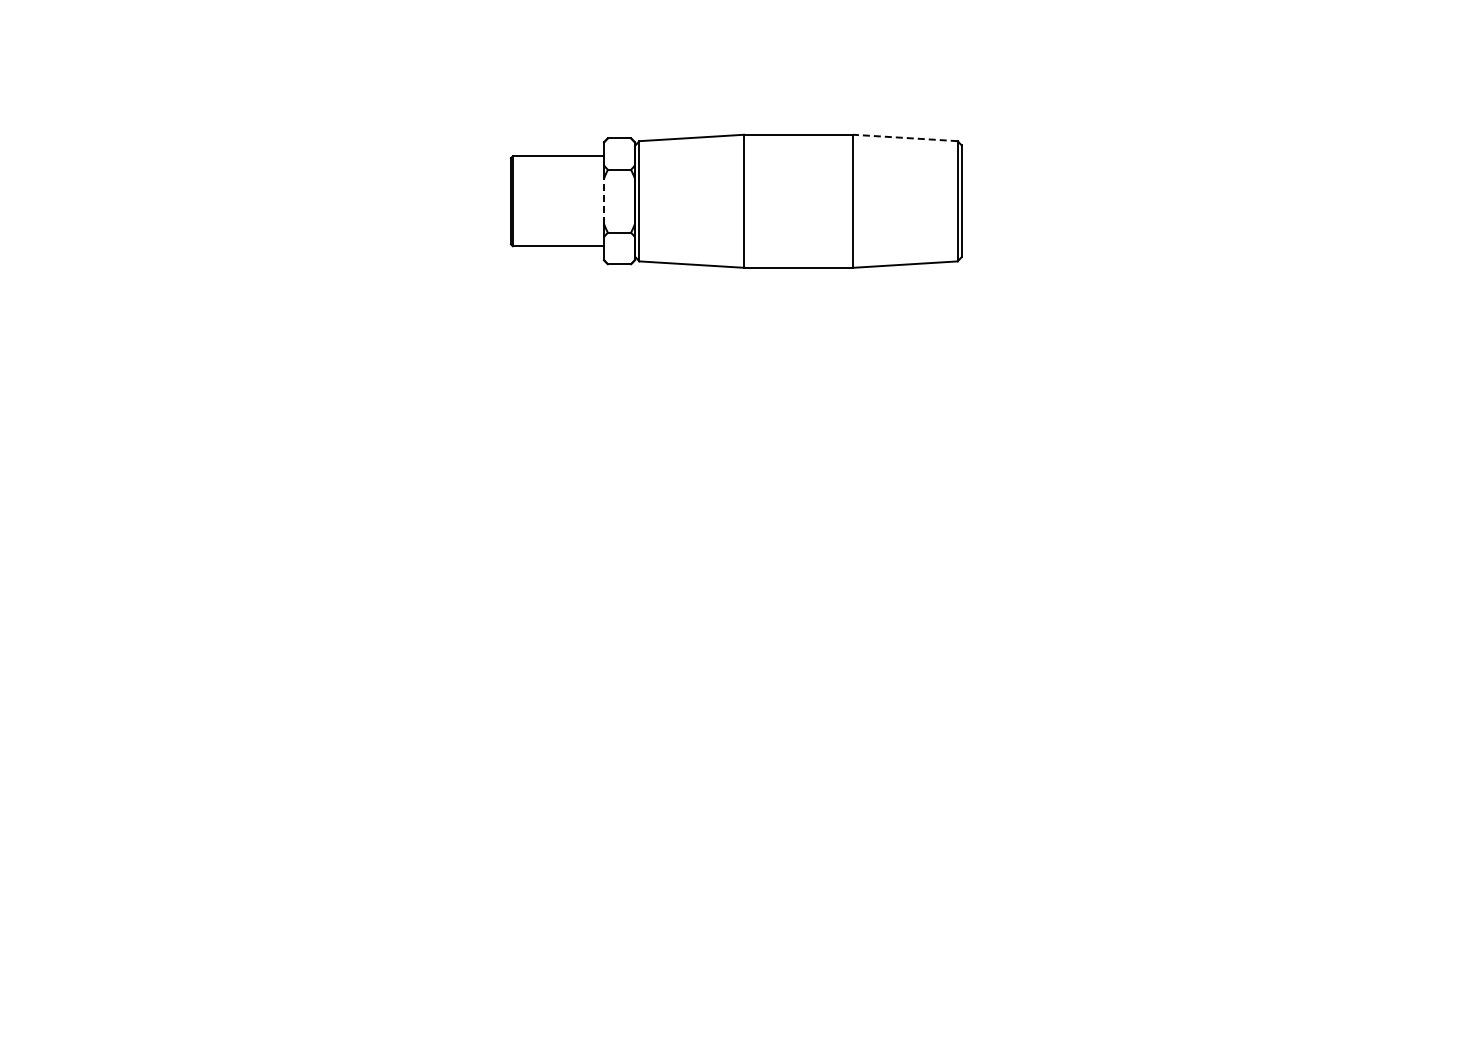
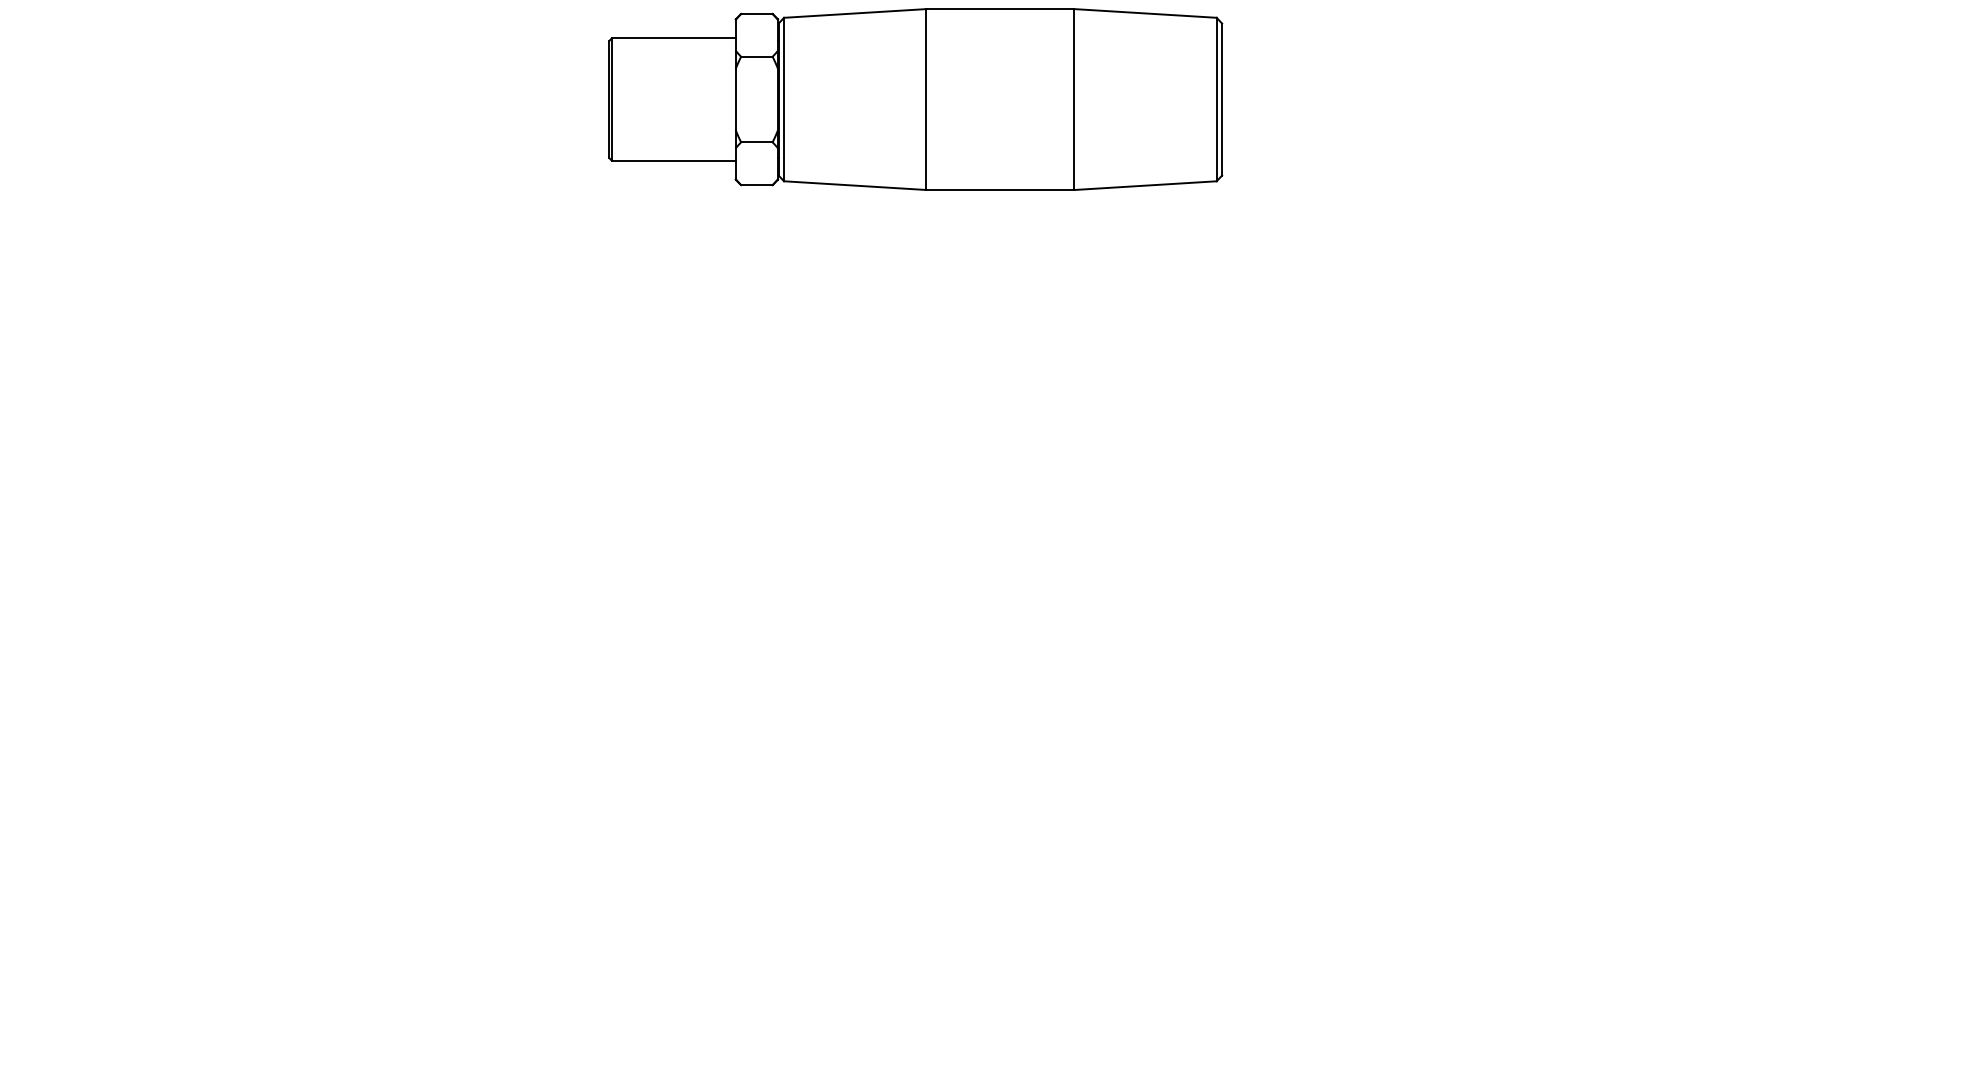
line: (904, 137) -> (1144, 12), dashed -> solid
line: (603, 200) -> (735, 98), dashed -> solid

